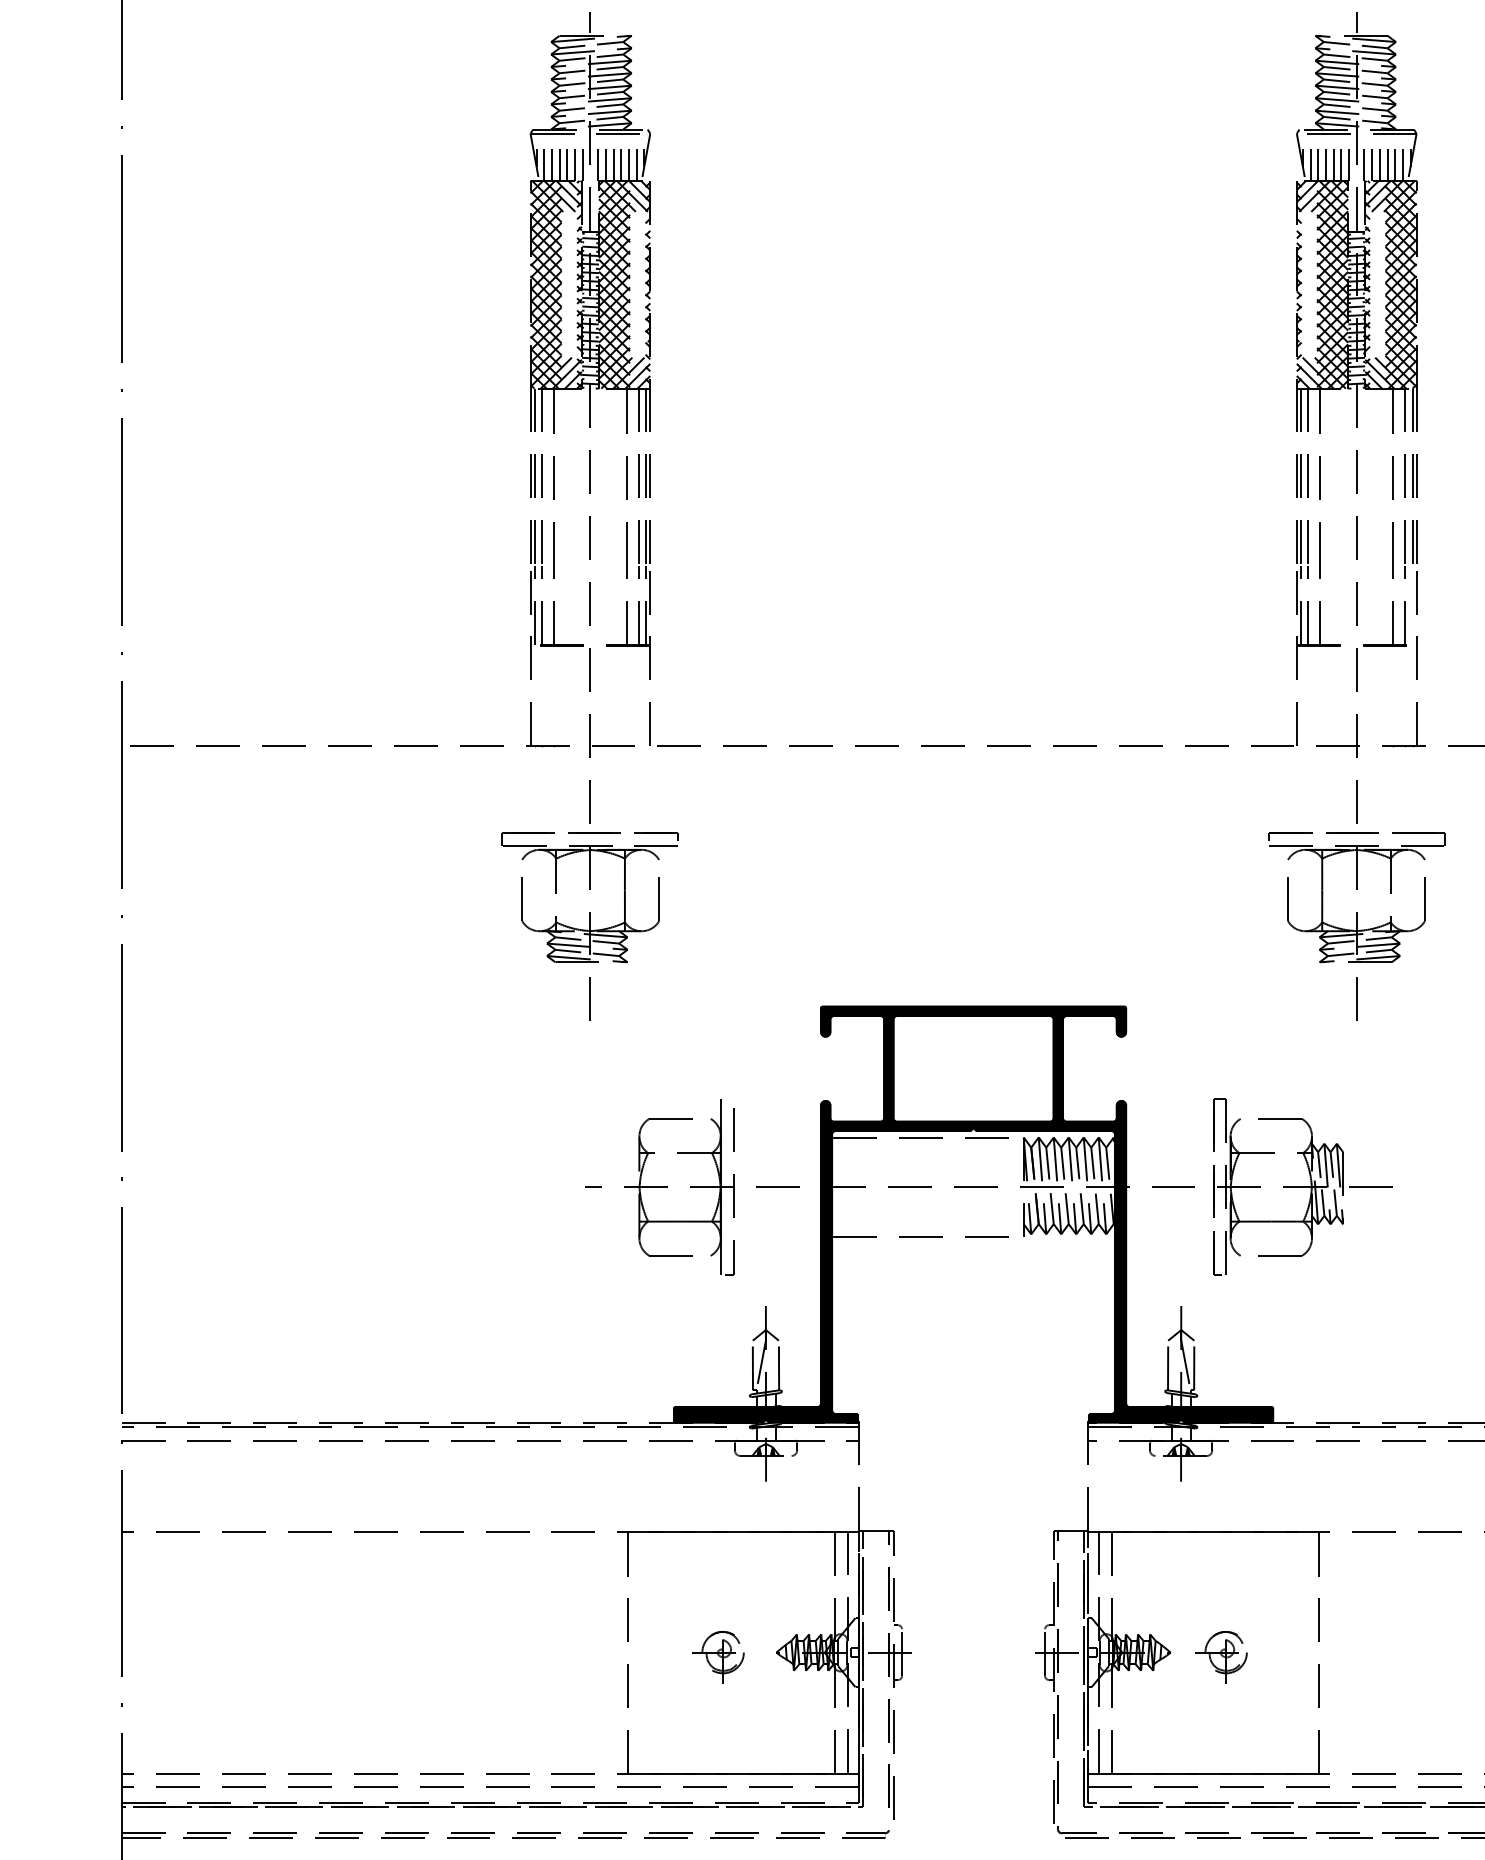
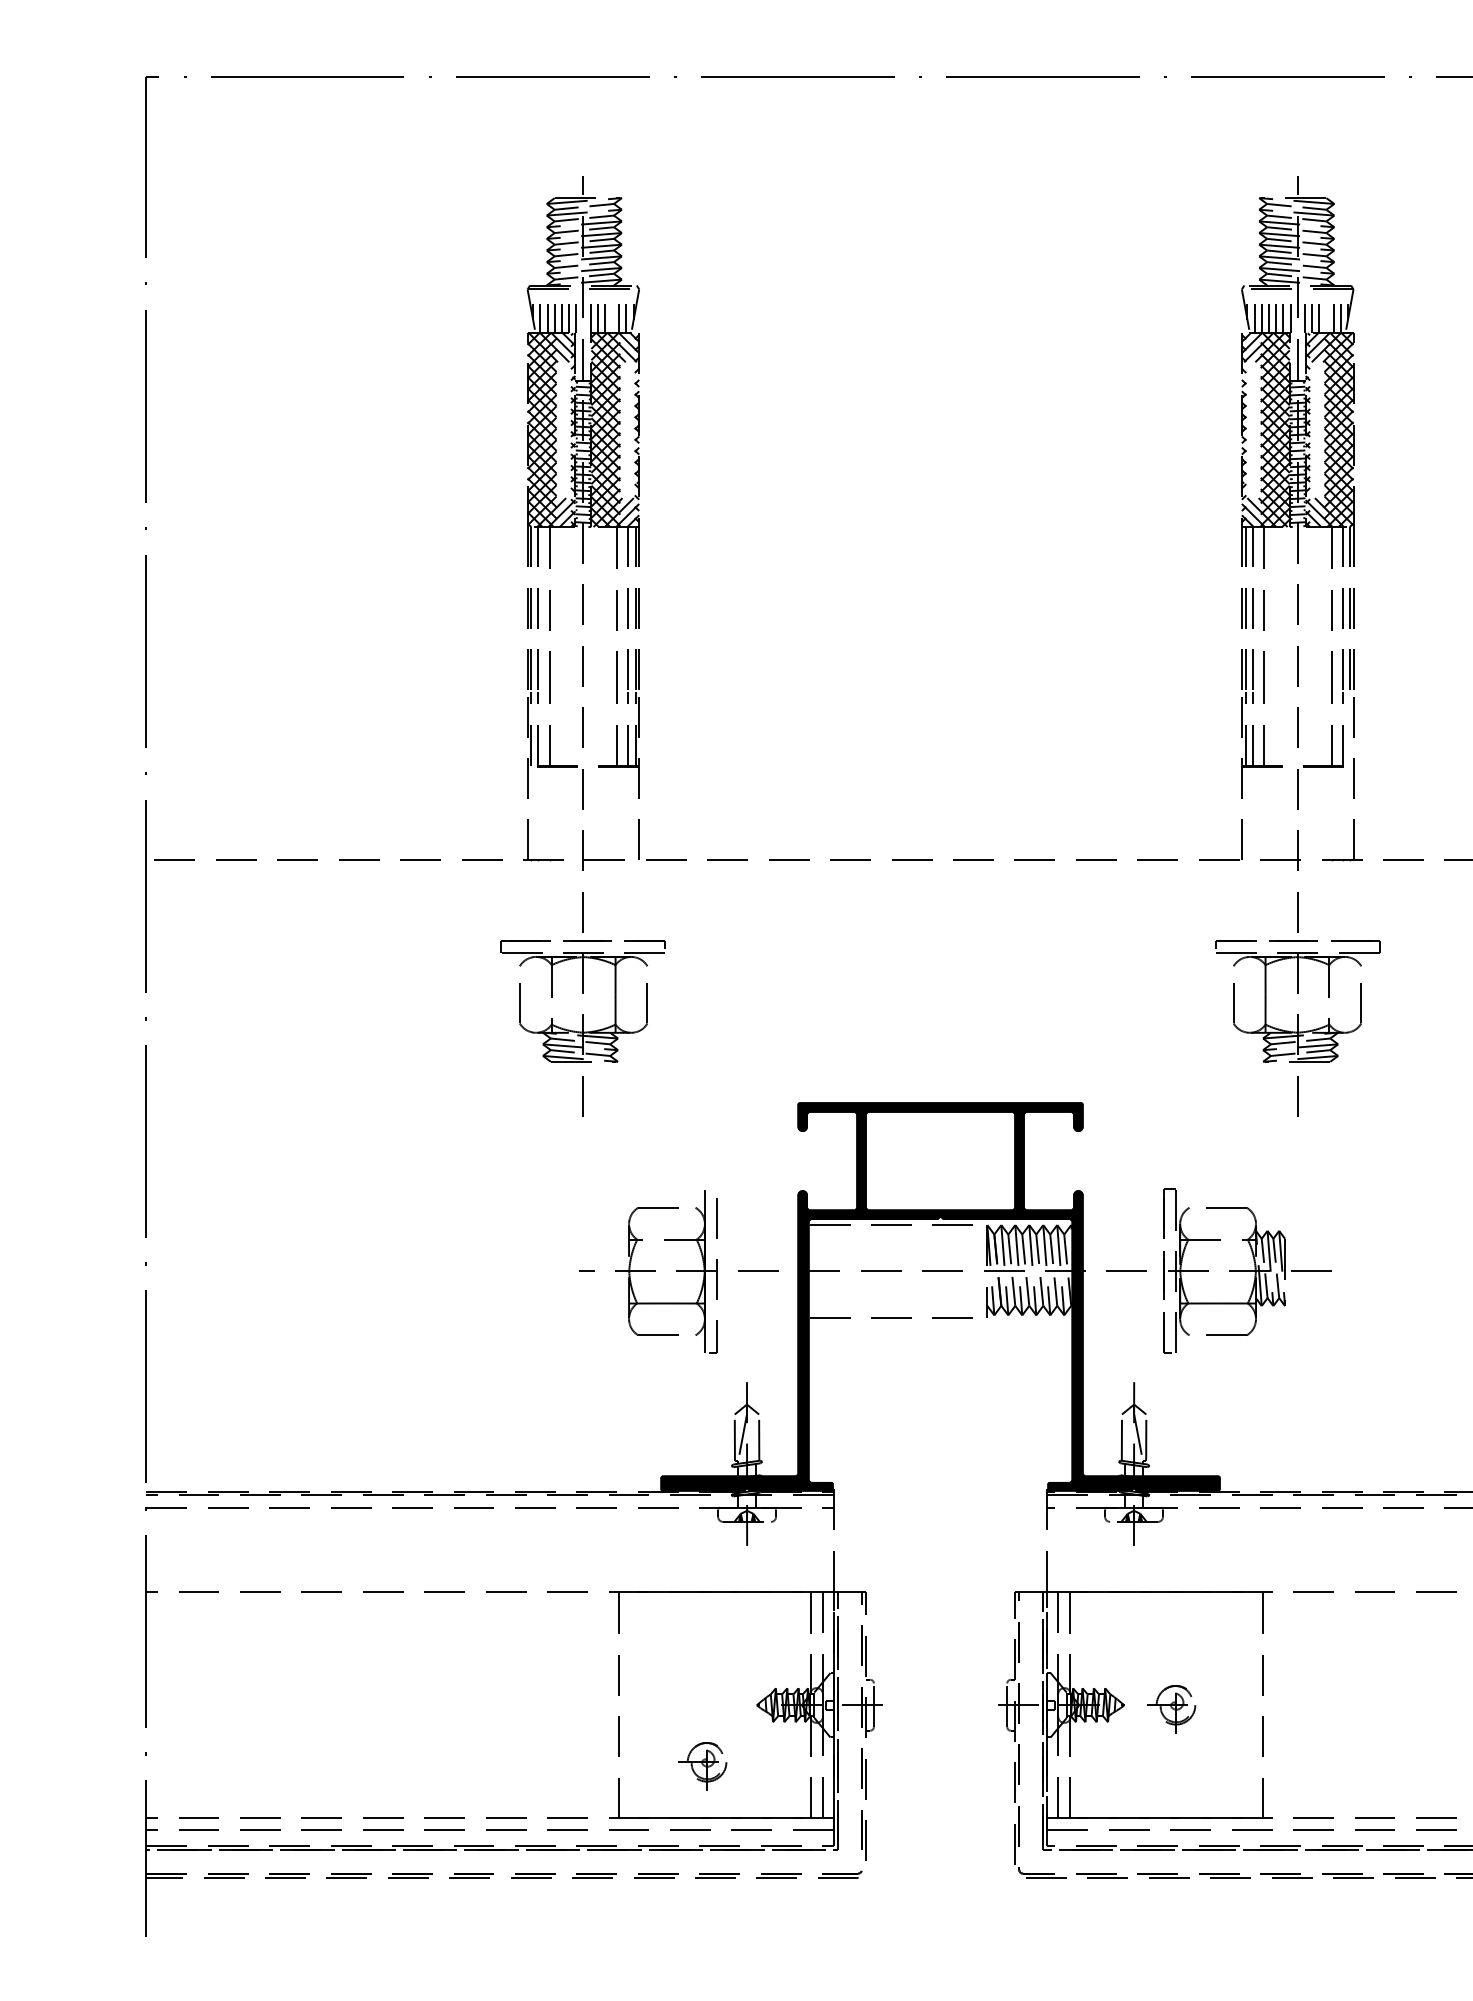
line: (621, 164) -> (612, 318), removed
line: (1387, 164) -> (1326, 318), removed
part: (718, 1657) -> (702, 1766), moved

